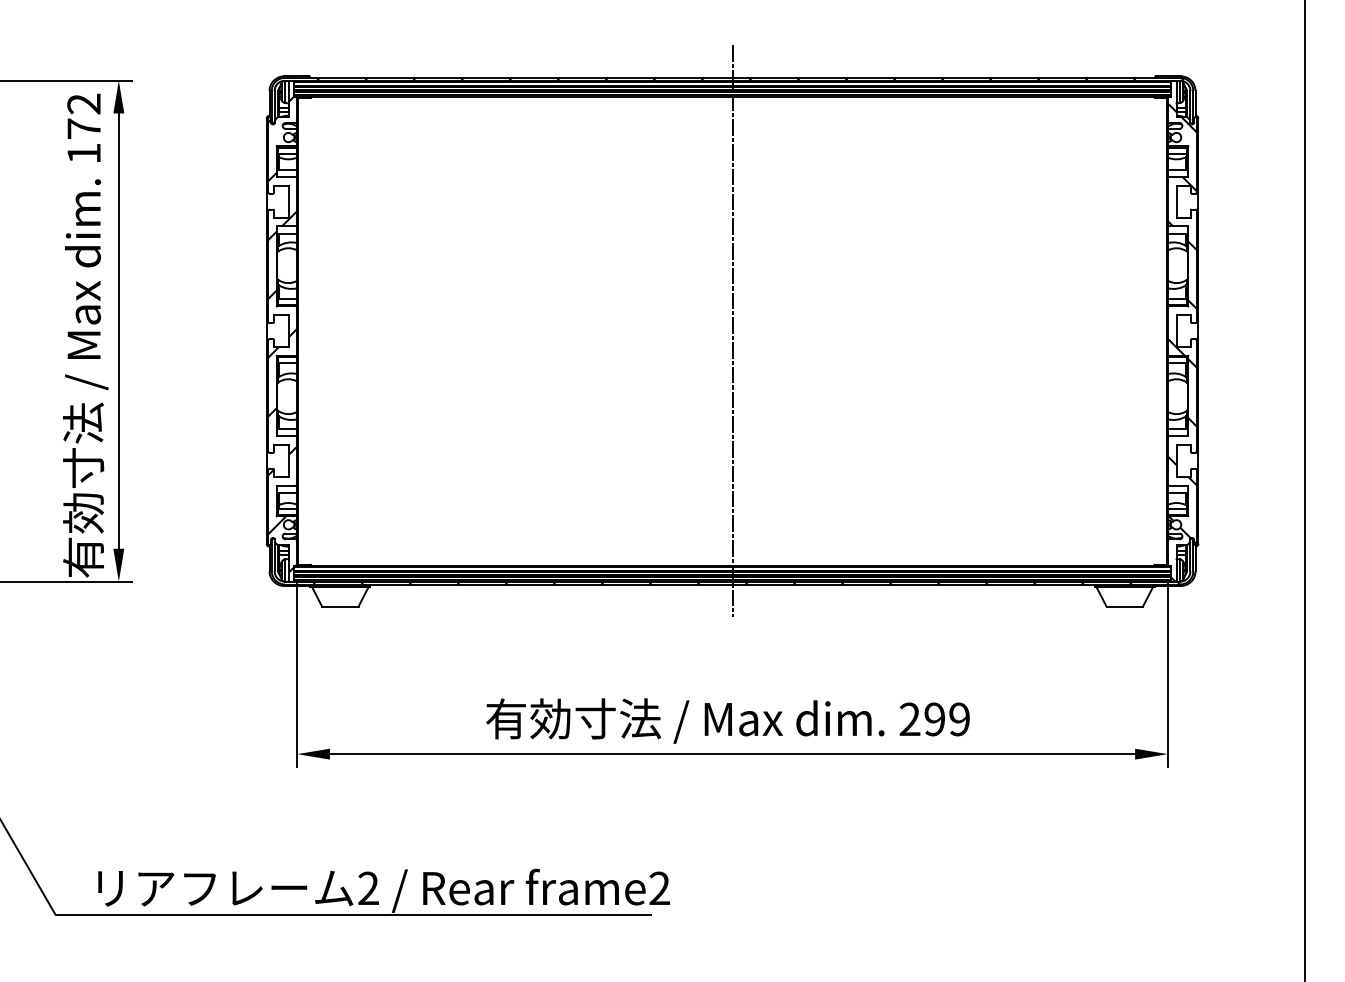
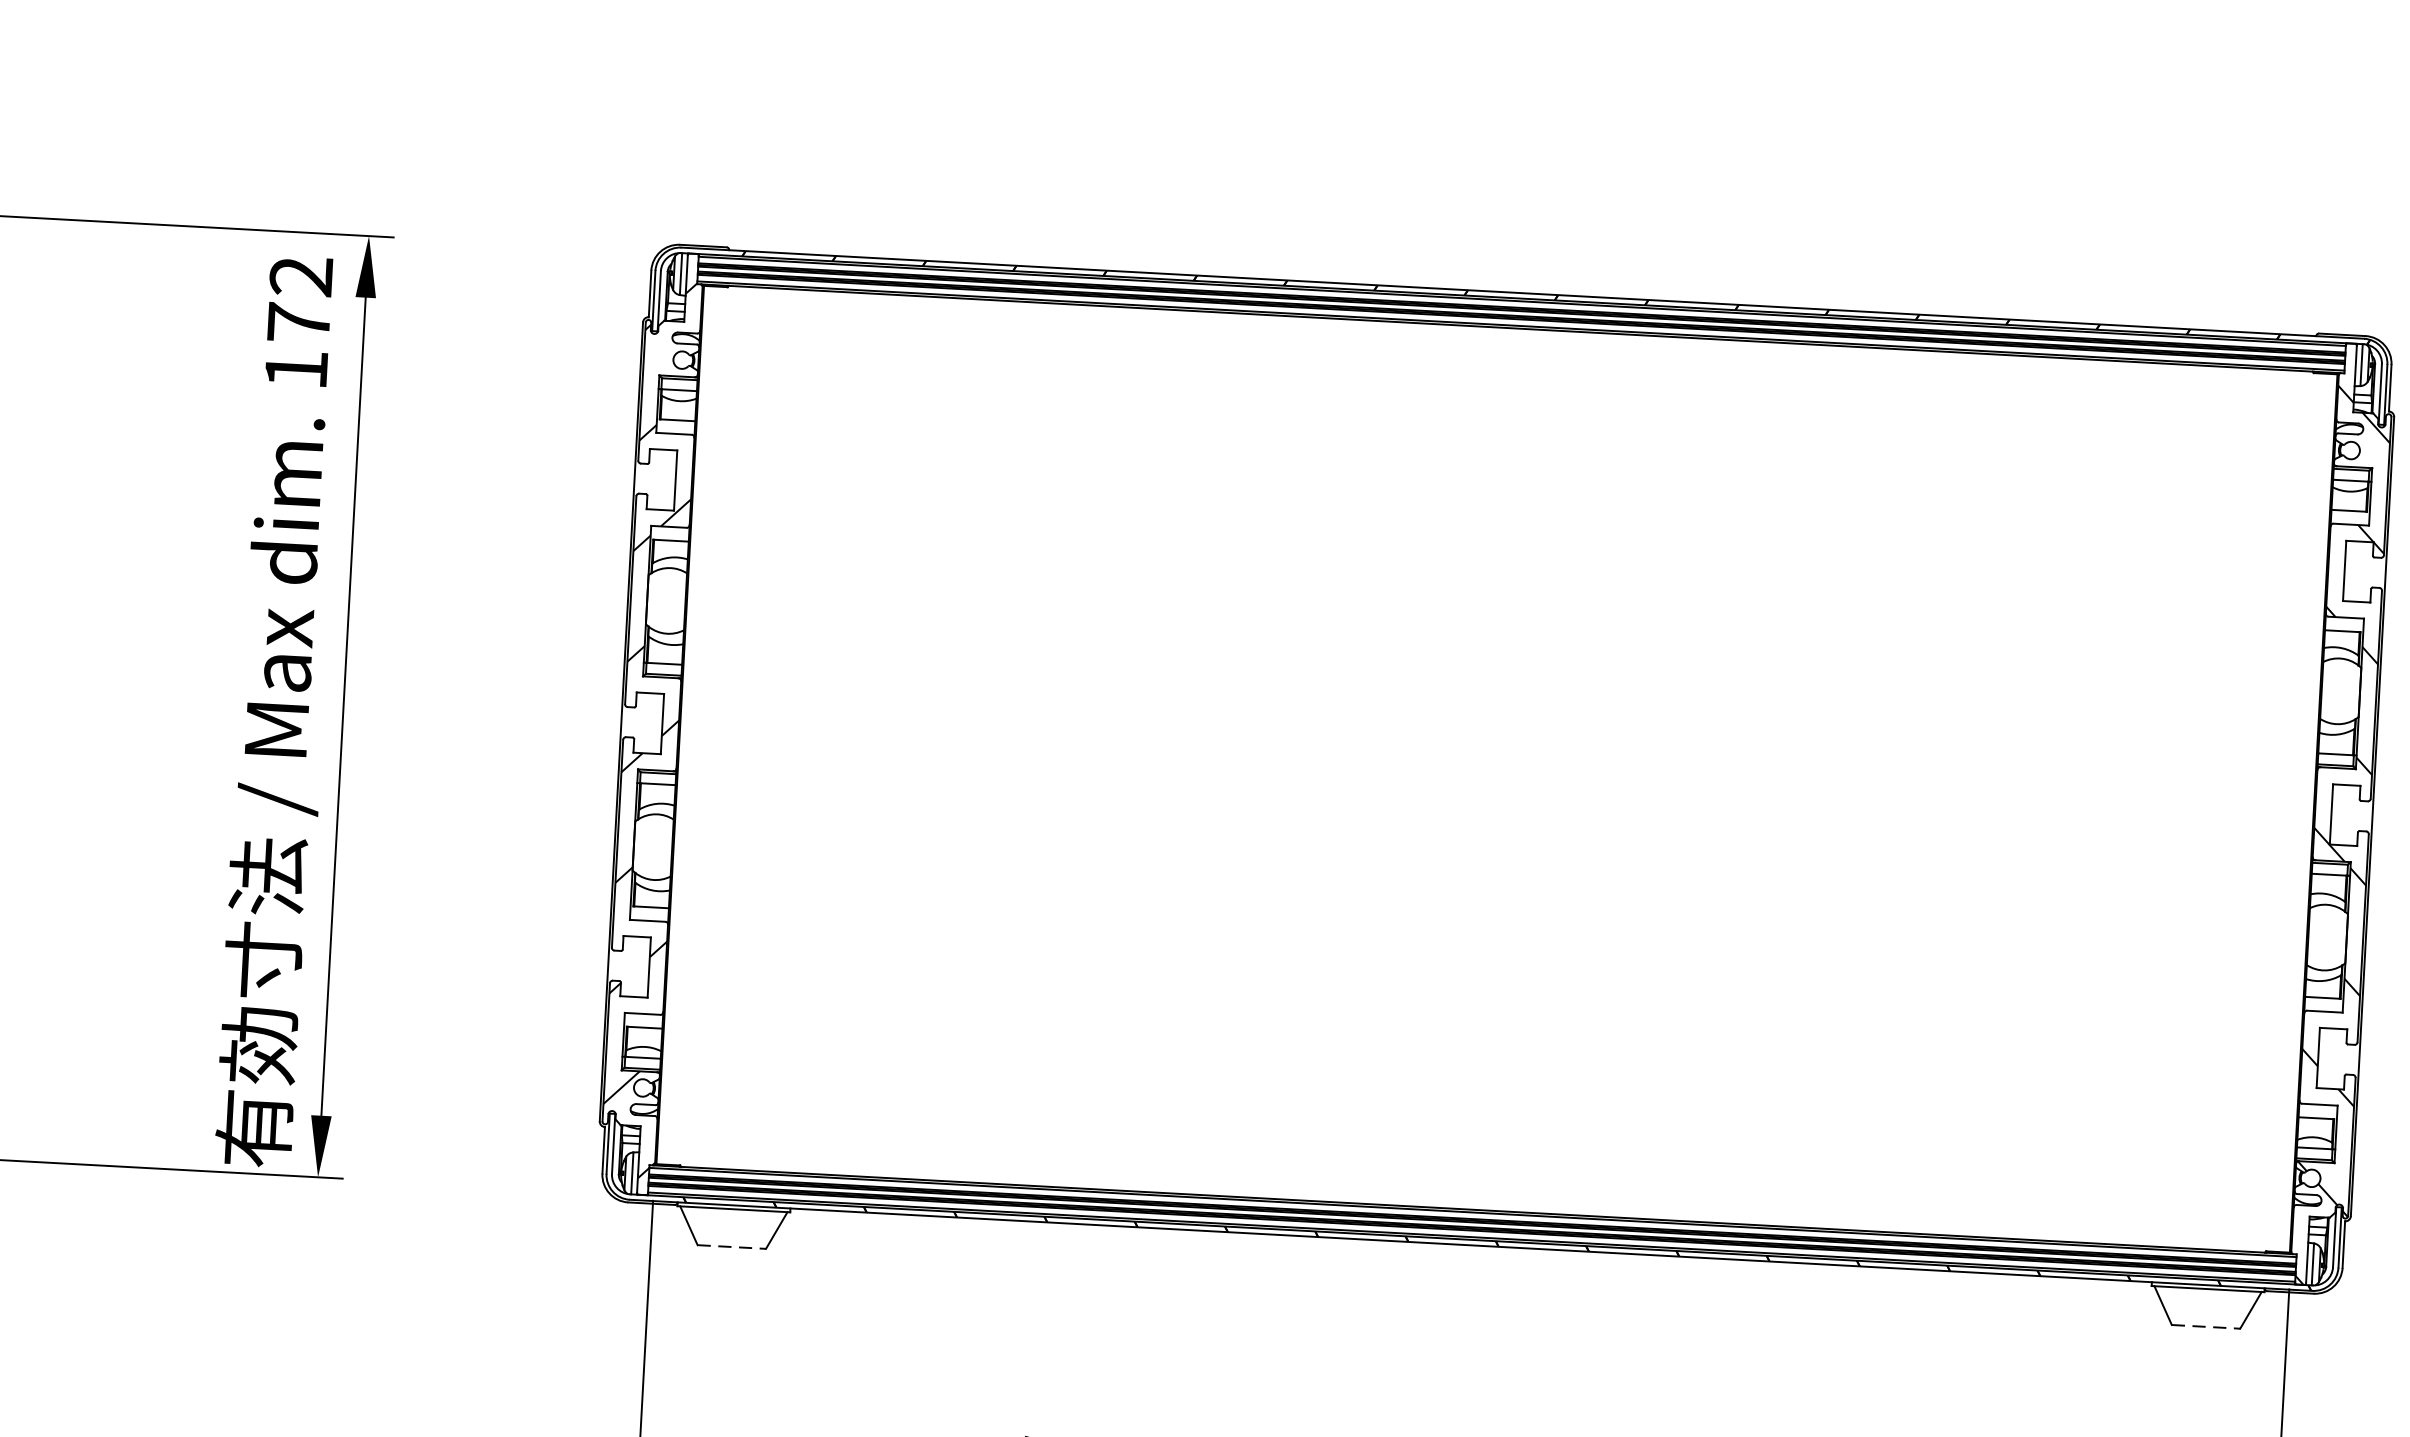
line: (732, 331) -> (1496, 769), removed
line: (340, 606) -> (732, 1246), solid -> dashed
line: (1125, 606) -> (2207, 1326), solid -> dashed

